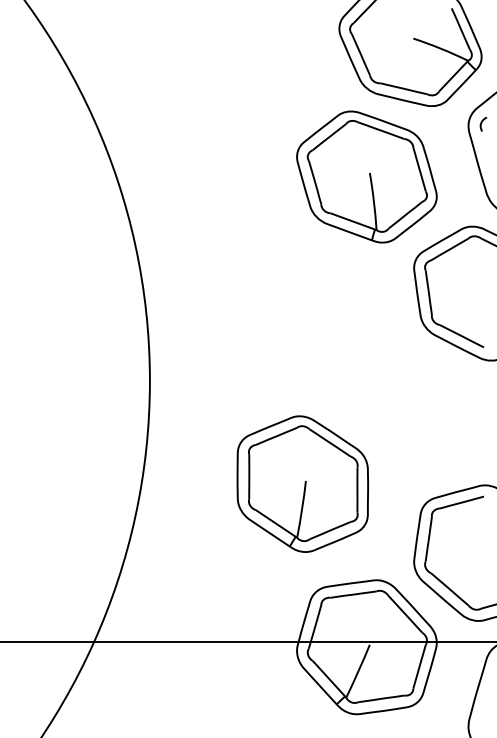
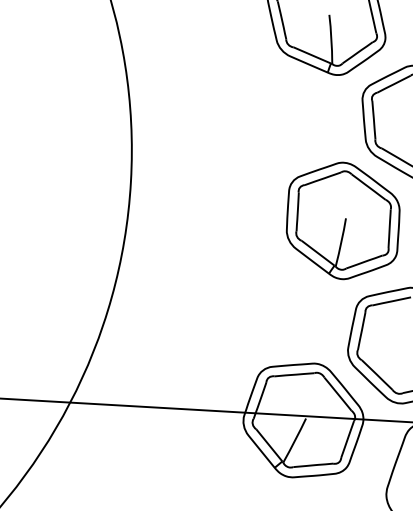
part: (302, 483) -> (342, 220), moved

